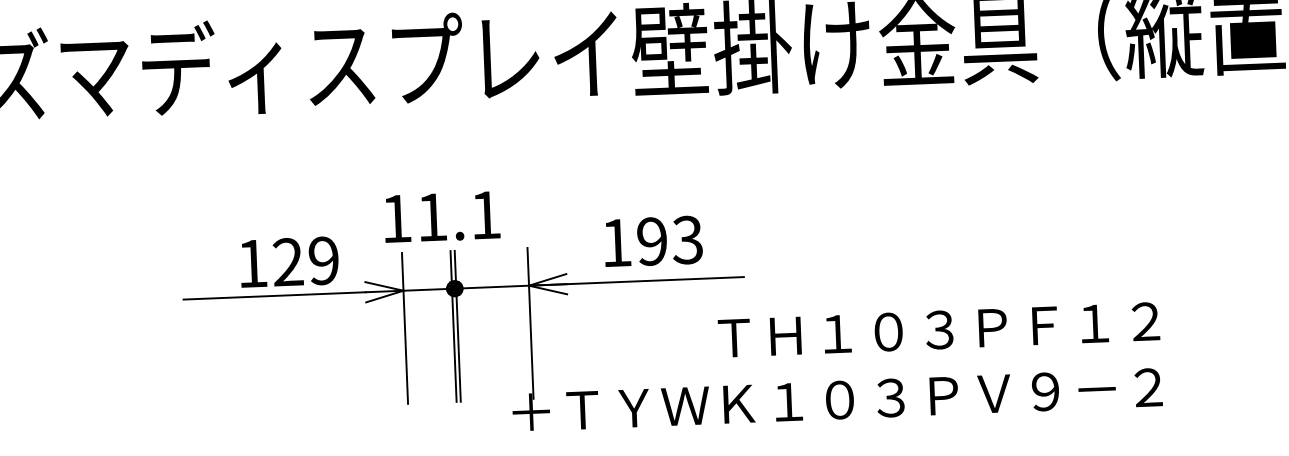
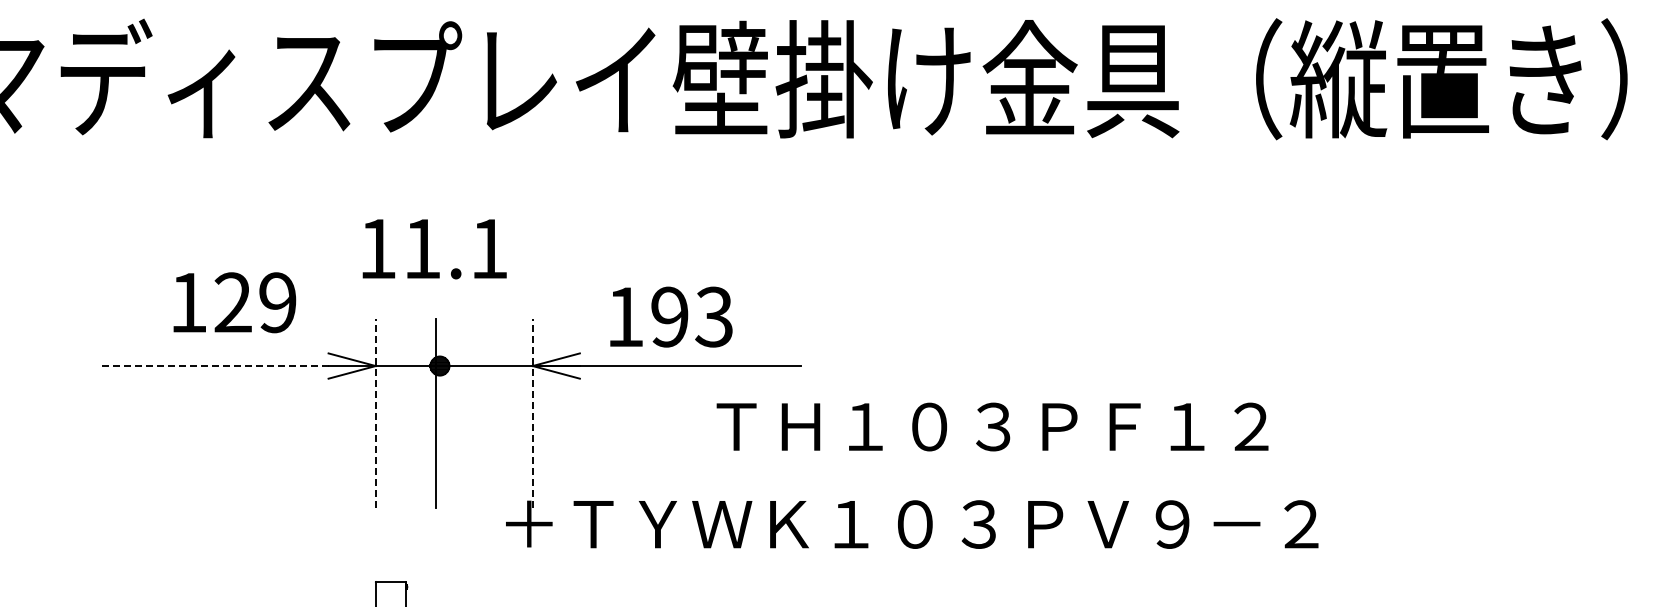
text: (442, 217) -> (434, 249), moved
text: (653, 241) -> (671, 316), moved
text: (289, 262) -> (234, 302), moved
line: (274, 296) -> (214, 366), solid -> dashed
line: (530, 322) -> (532, 412), solid -> dashed
line: (457, 325) -> (441, 412), removed
line: (404, 327) -> (375, 412), solid -> dashed
text: (938, 329) -> (992, 426), moved

